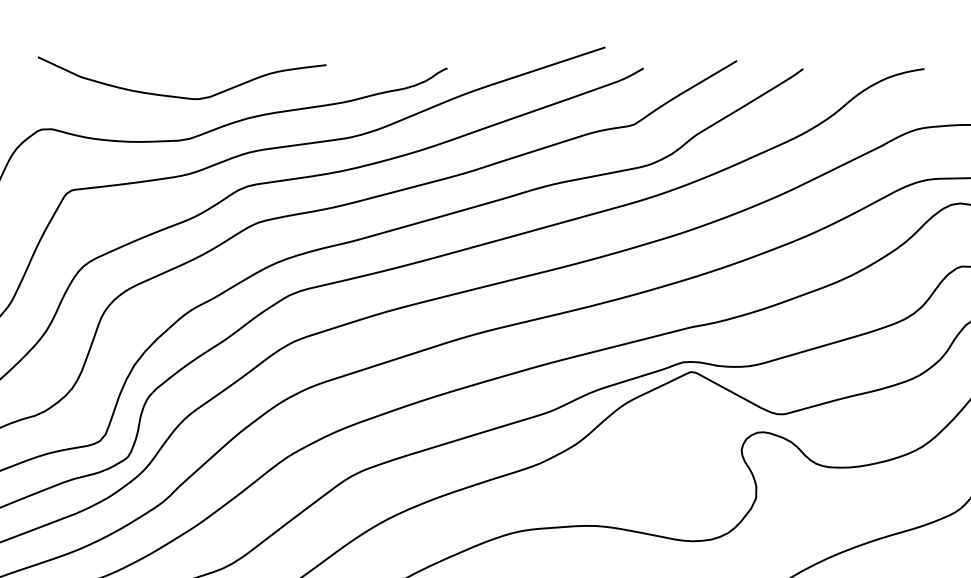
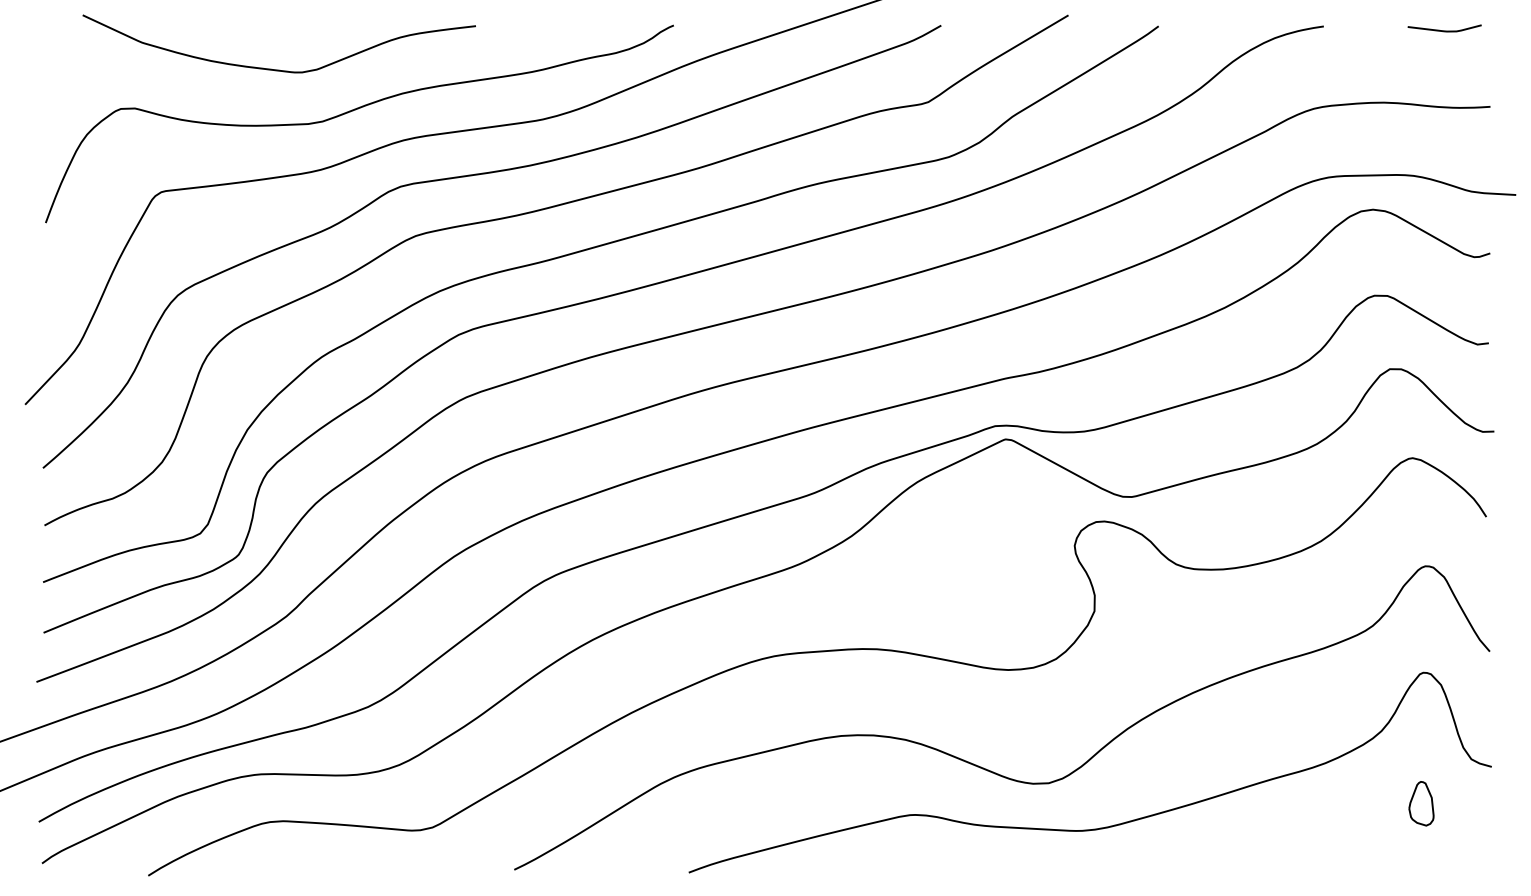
curve: (176, 96) -> (271, 68), moved

